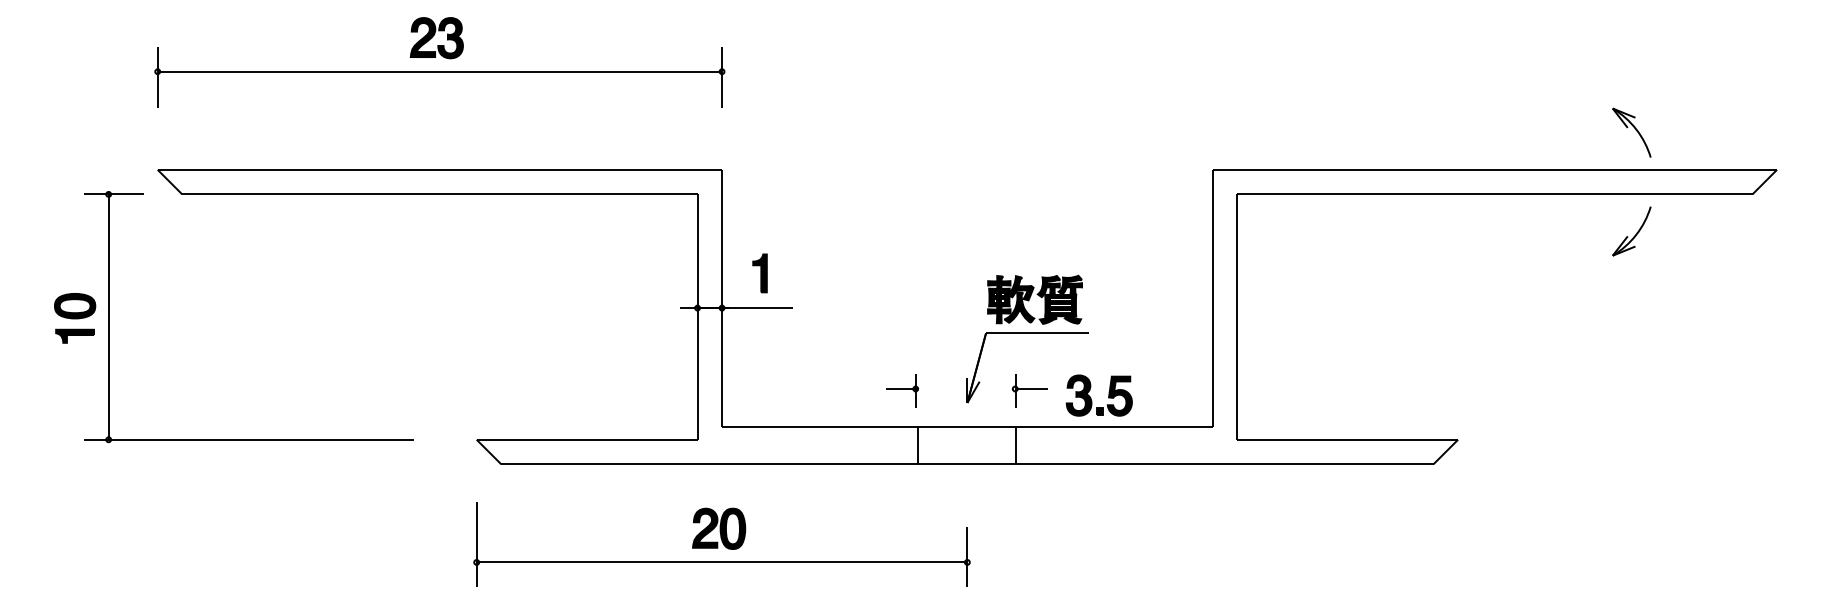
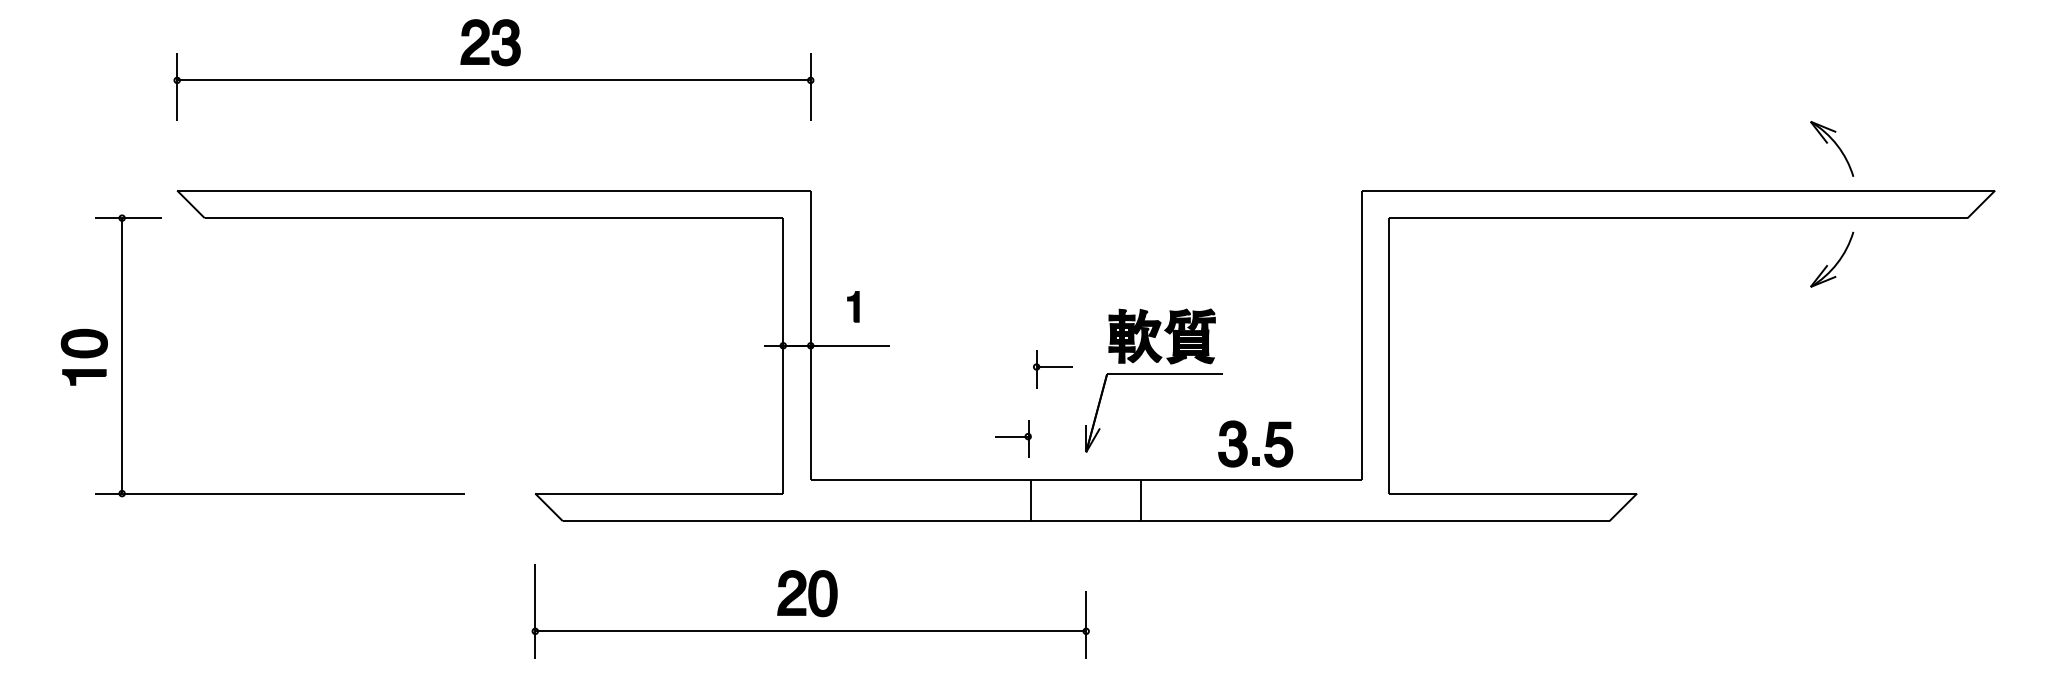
part: (759, 273) -> (852, 306), size x0.7
part: (1029, 390) -> (1052, 368), moved
part: (1091, 398) -> (1246, 447), moved

